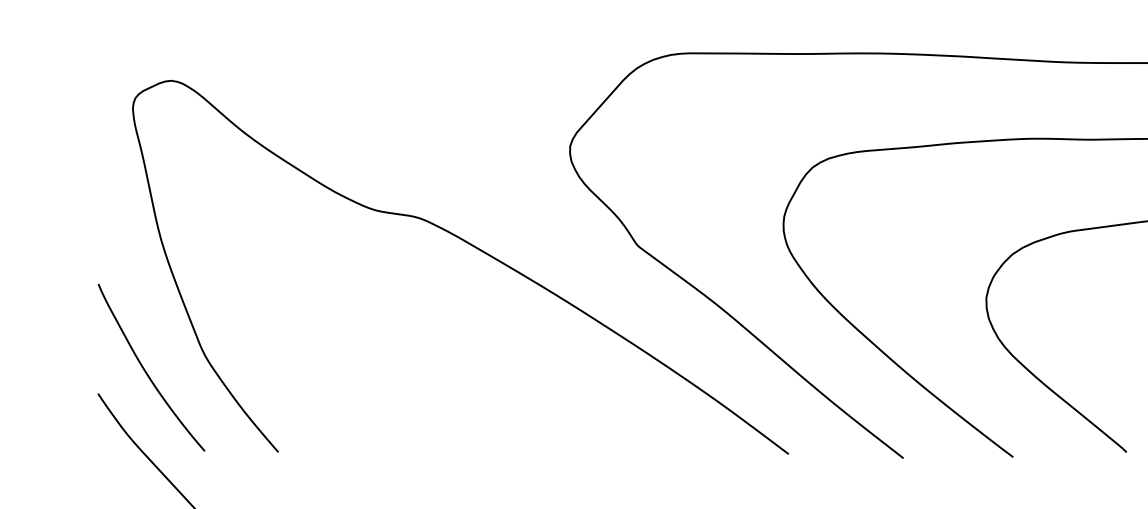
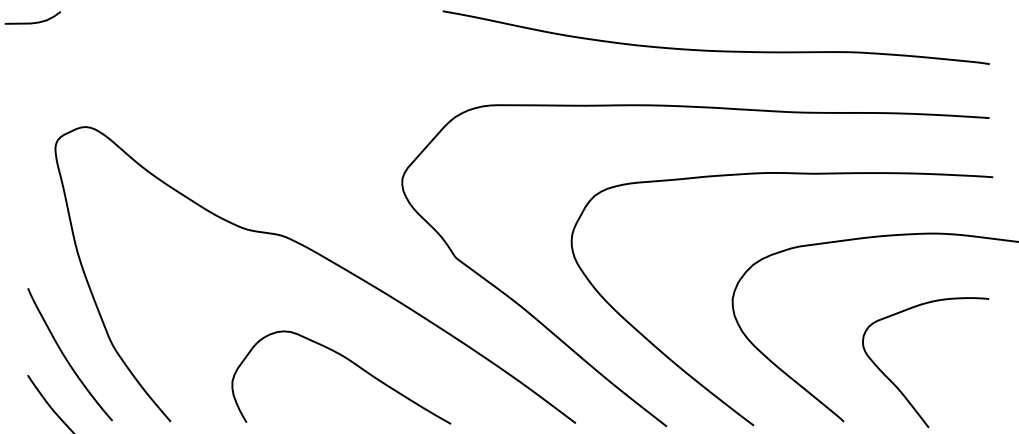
part: (507, 378) -> (352, 363), added

